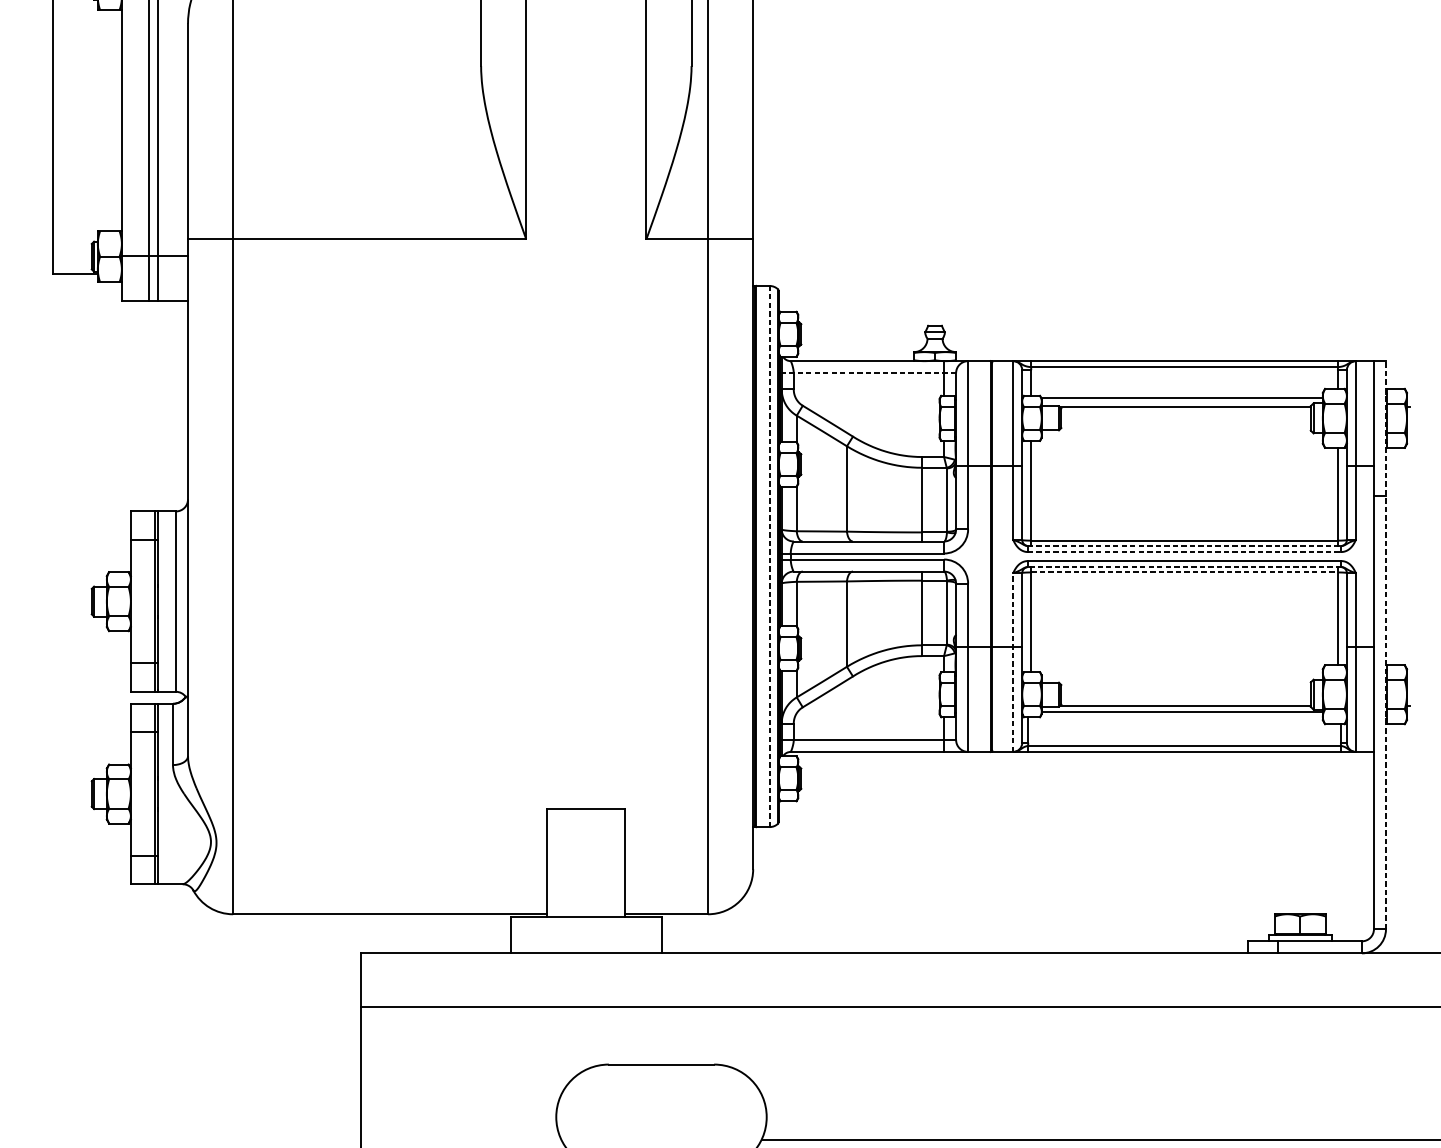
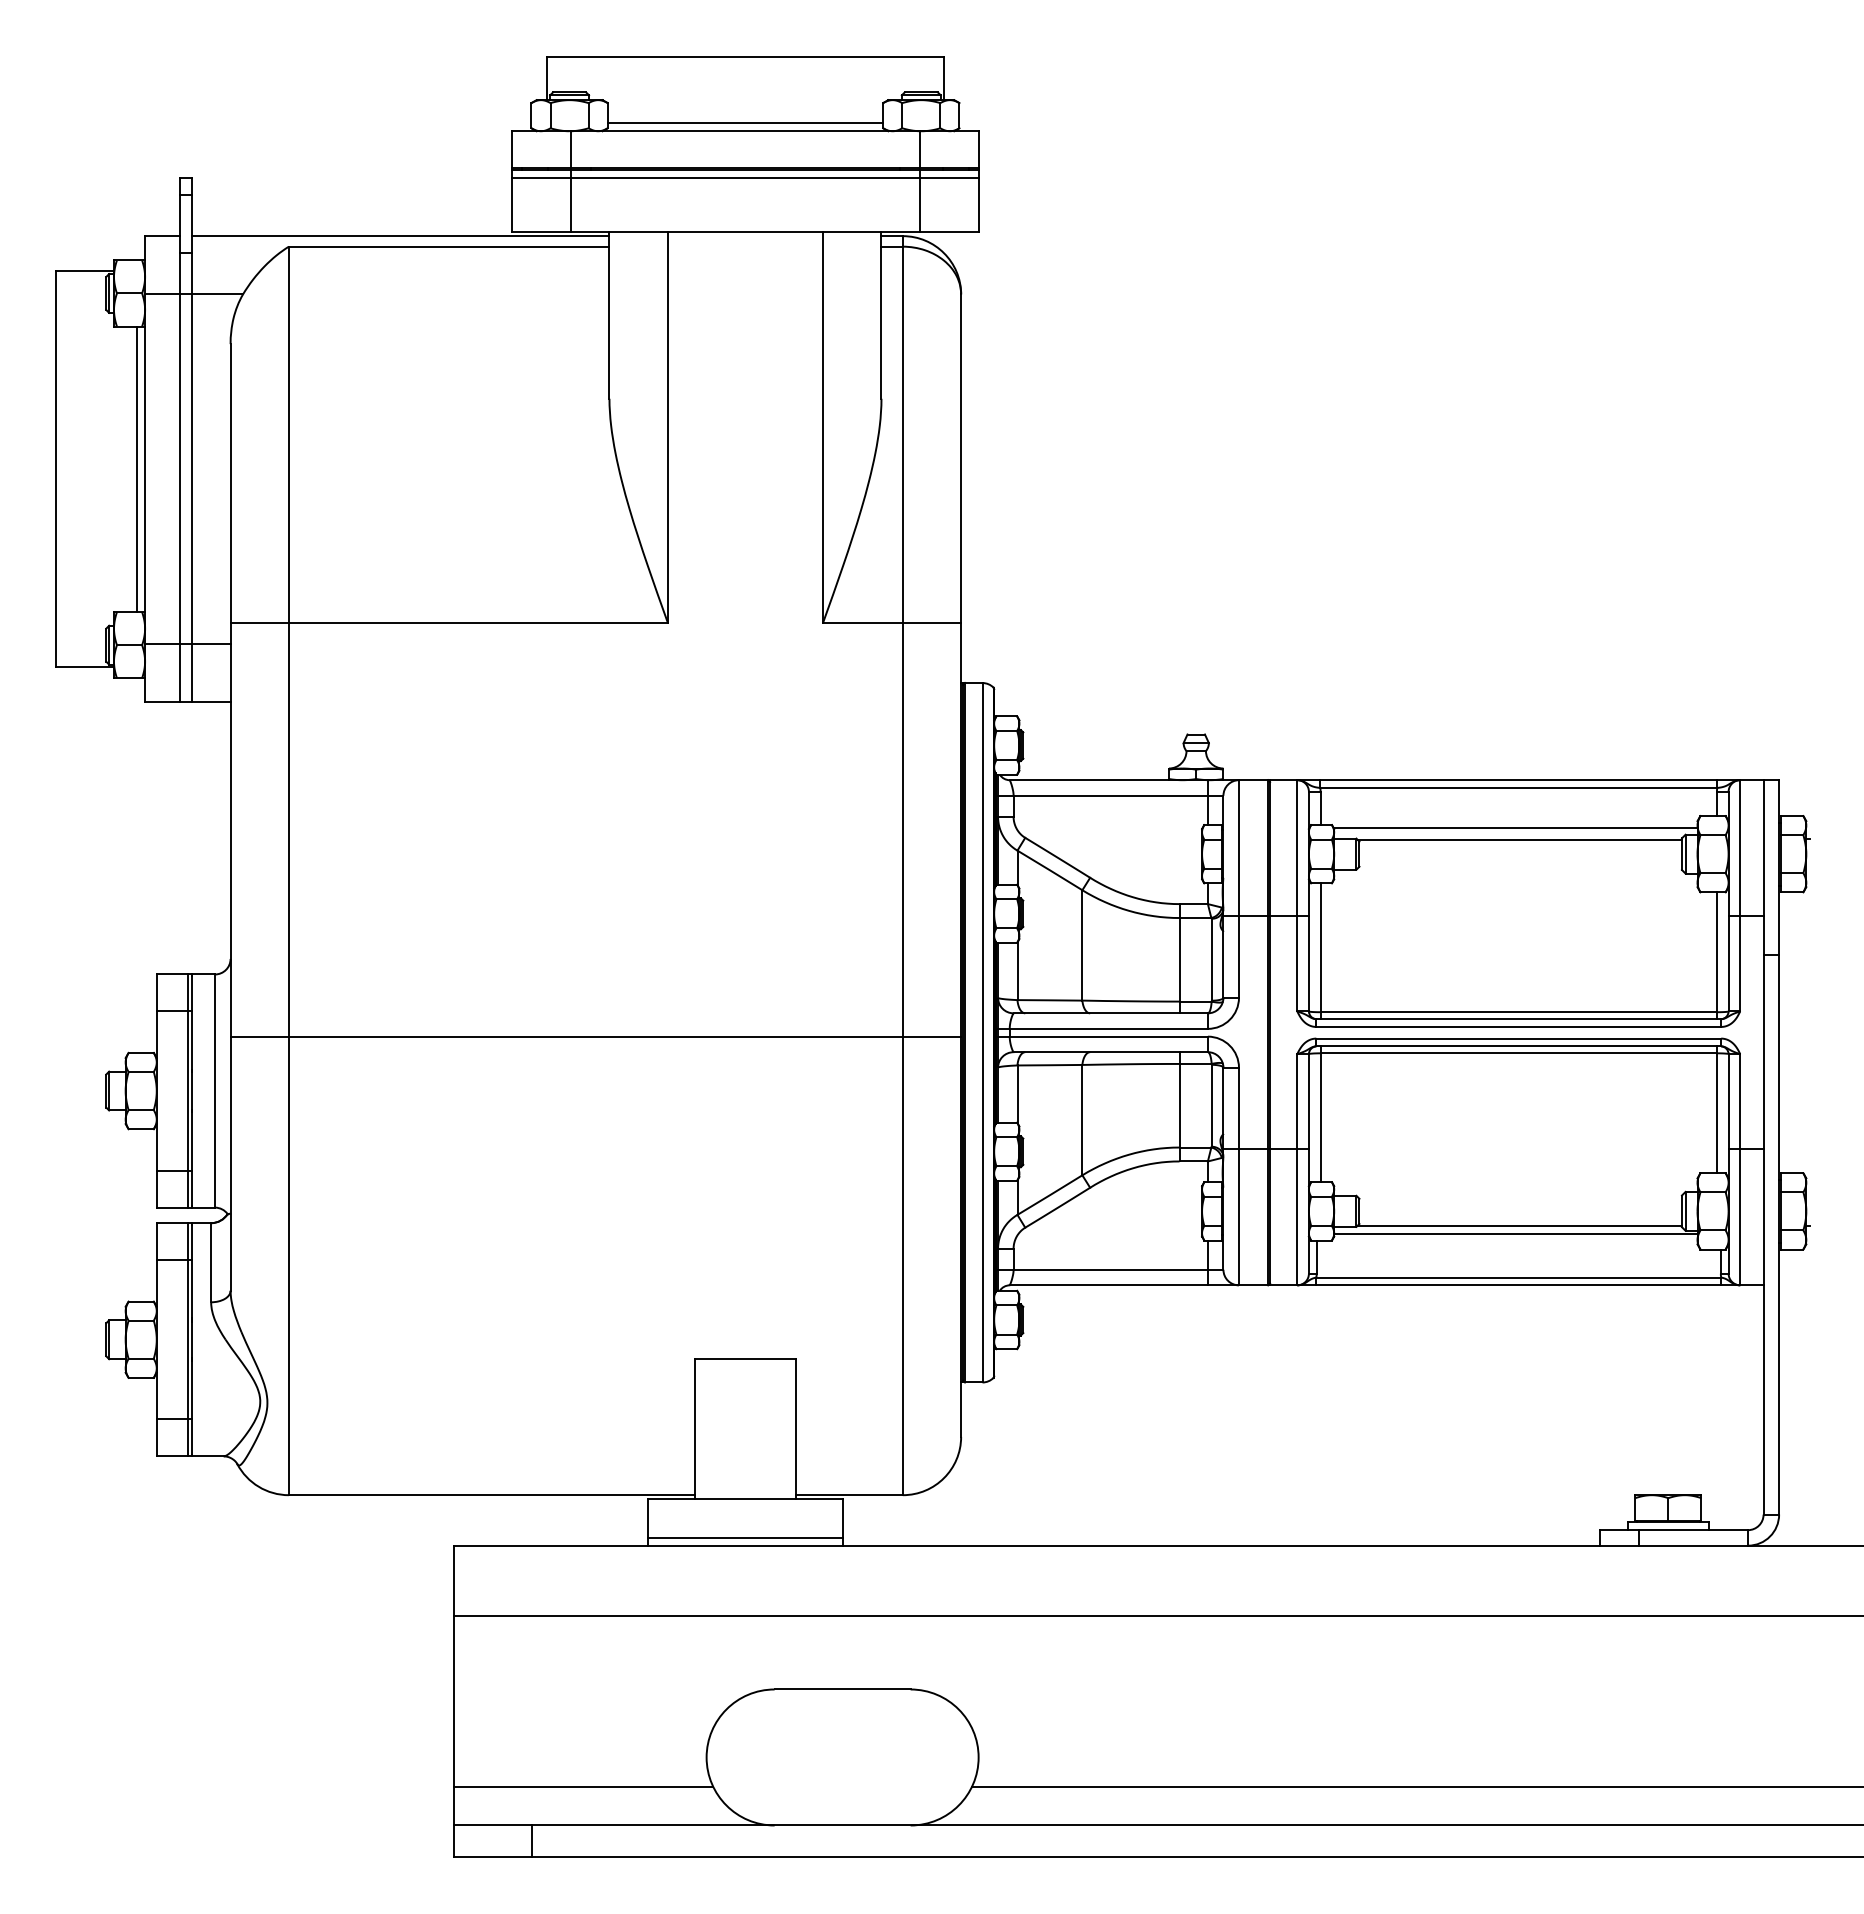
line: (116, 120) -> (137, 469), added
line: (868, 372) -> (1110, 795), dashed -> solid
line: (1185, 546) -> (1519, 1019), dashed -> solid
line: (1185, 551) -> (1519, 1026), dashed -> solid
line: (769, 556) -> (982, 1032), dashed -> solid
line: (470, 559) -> (595, 1036), added
line: (1184, 567) -> (1518, 1046), dashed -> solid
line: (1185, 572) -> (1519, 1053), dashed -> solid
line: (1386, 644) -> (1779, 1146), dashed -> solid
line: (1013, 662) -> (1297, 1169), dashed -> solid
line: (586, 947) -> (745, 1537), added
line: (461, 1139) -> (583, 1786), added

